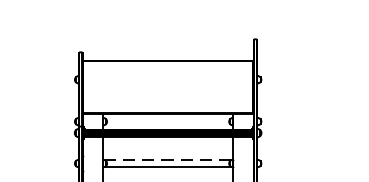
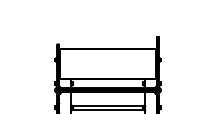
line: (167, 159) -> (107, 105), dashed -> solid

